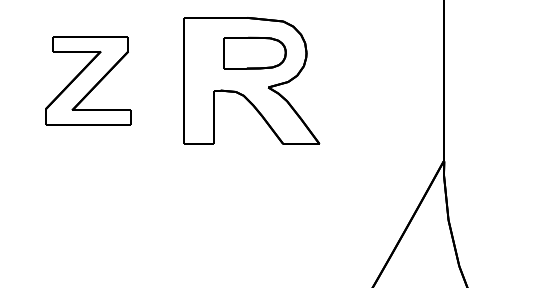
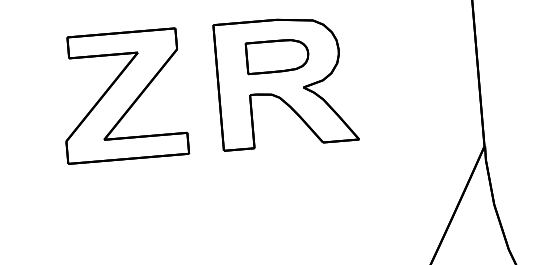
part: (254, 52) -> (276, 55), moved
part: (88, 80) -> (123, 95), size x1.43

